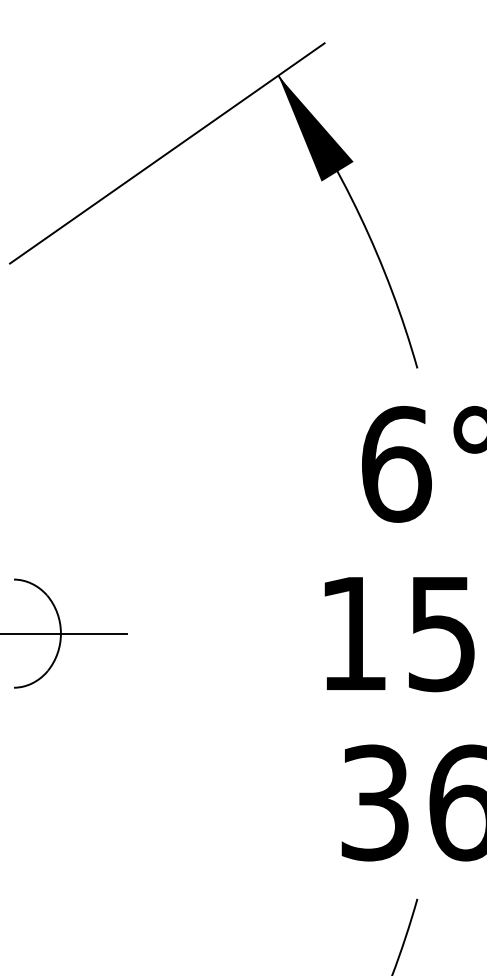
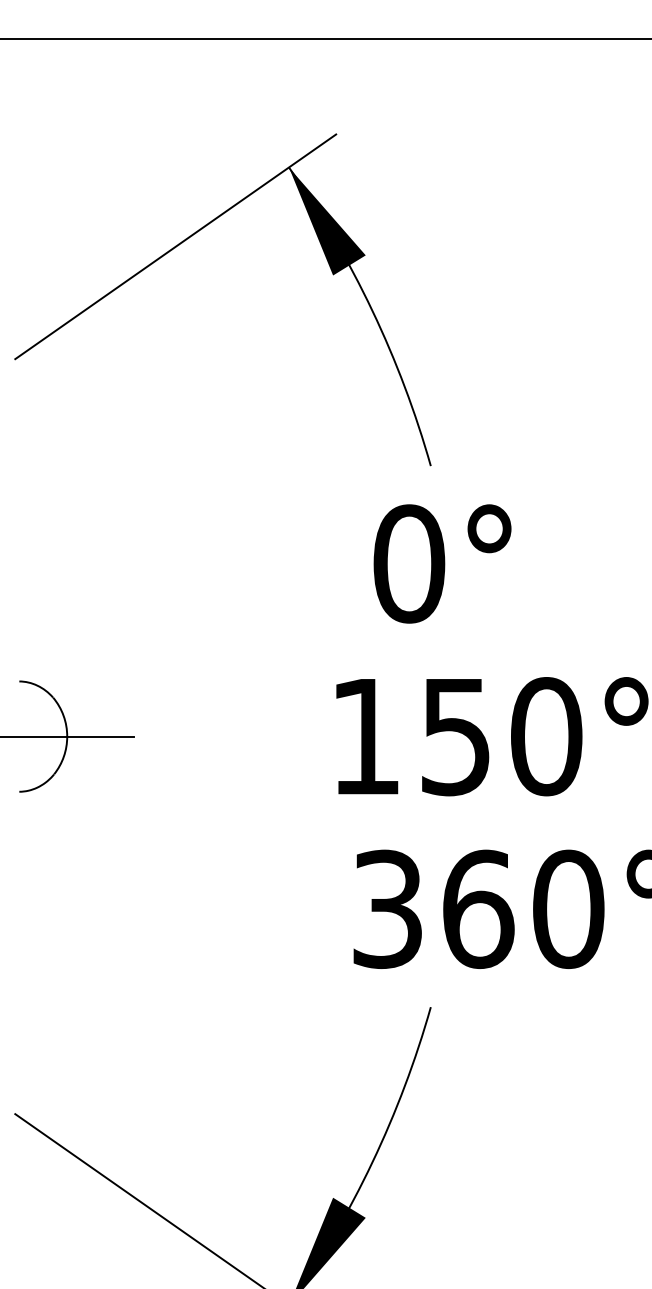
text: (396, 463) -> (409, 563), 6 -> 0

